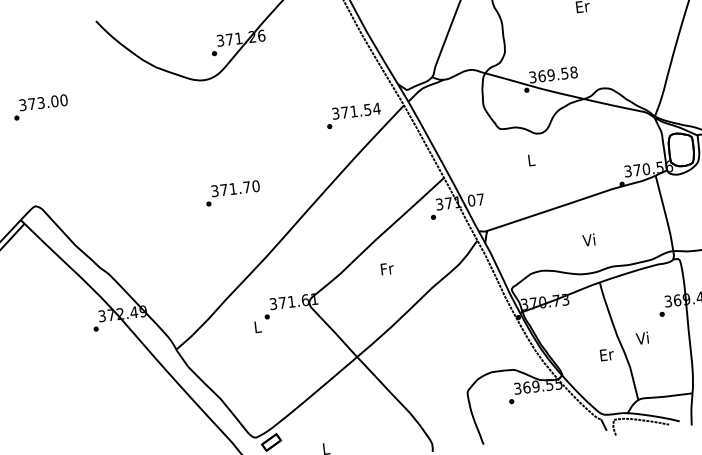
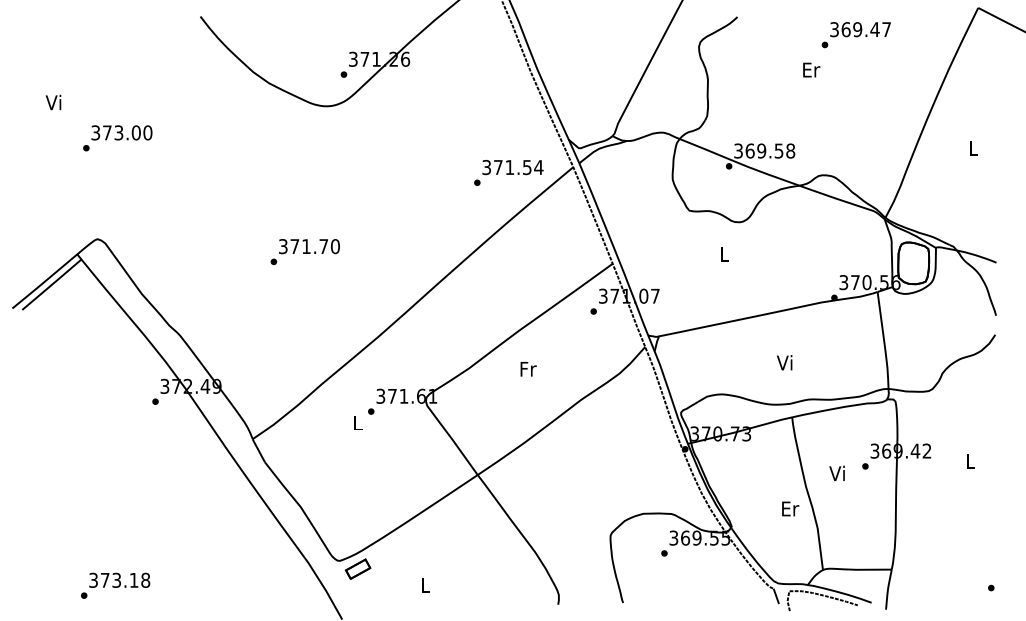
text: (40, 107) -> (117, 138), moved
text: (232, 193) -> (304, 252), moved
text: (641, 337) -> (836, 472), moved

